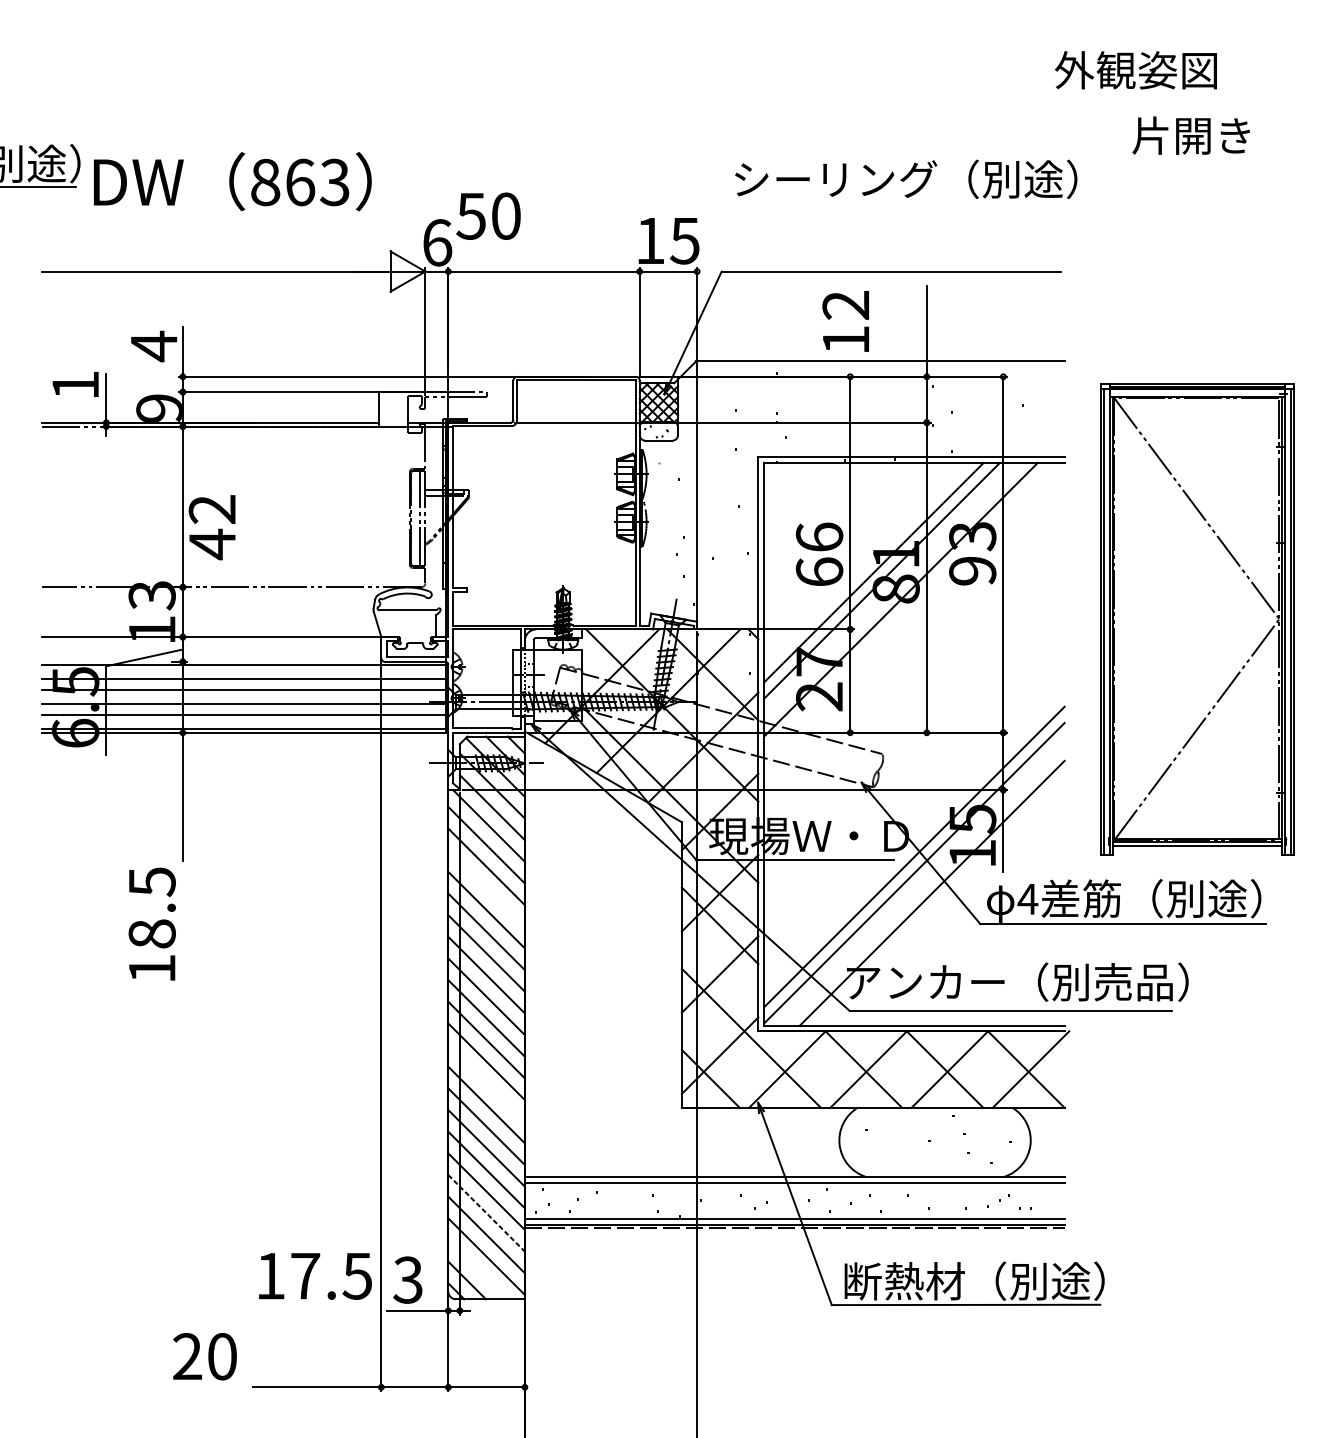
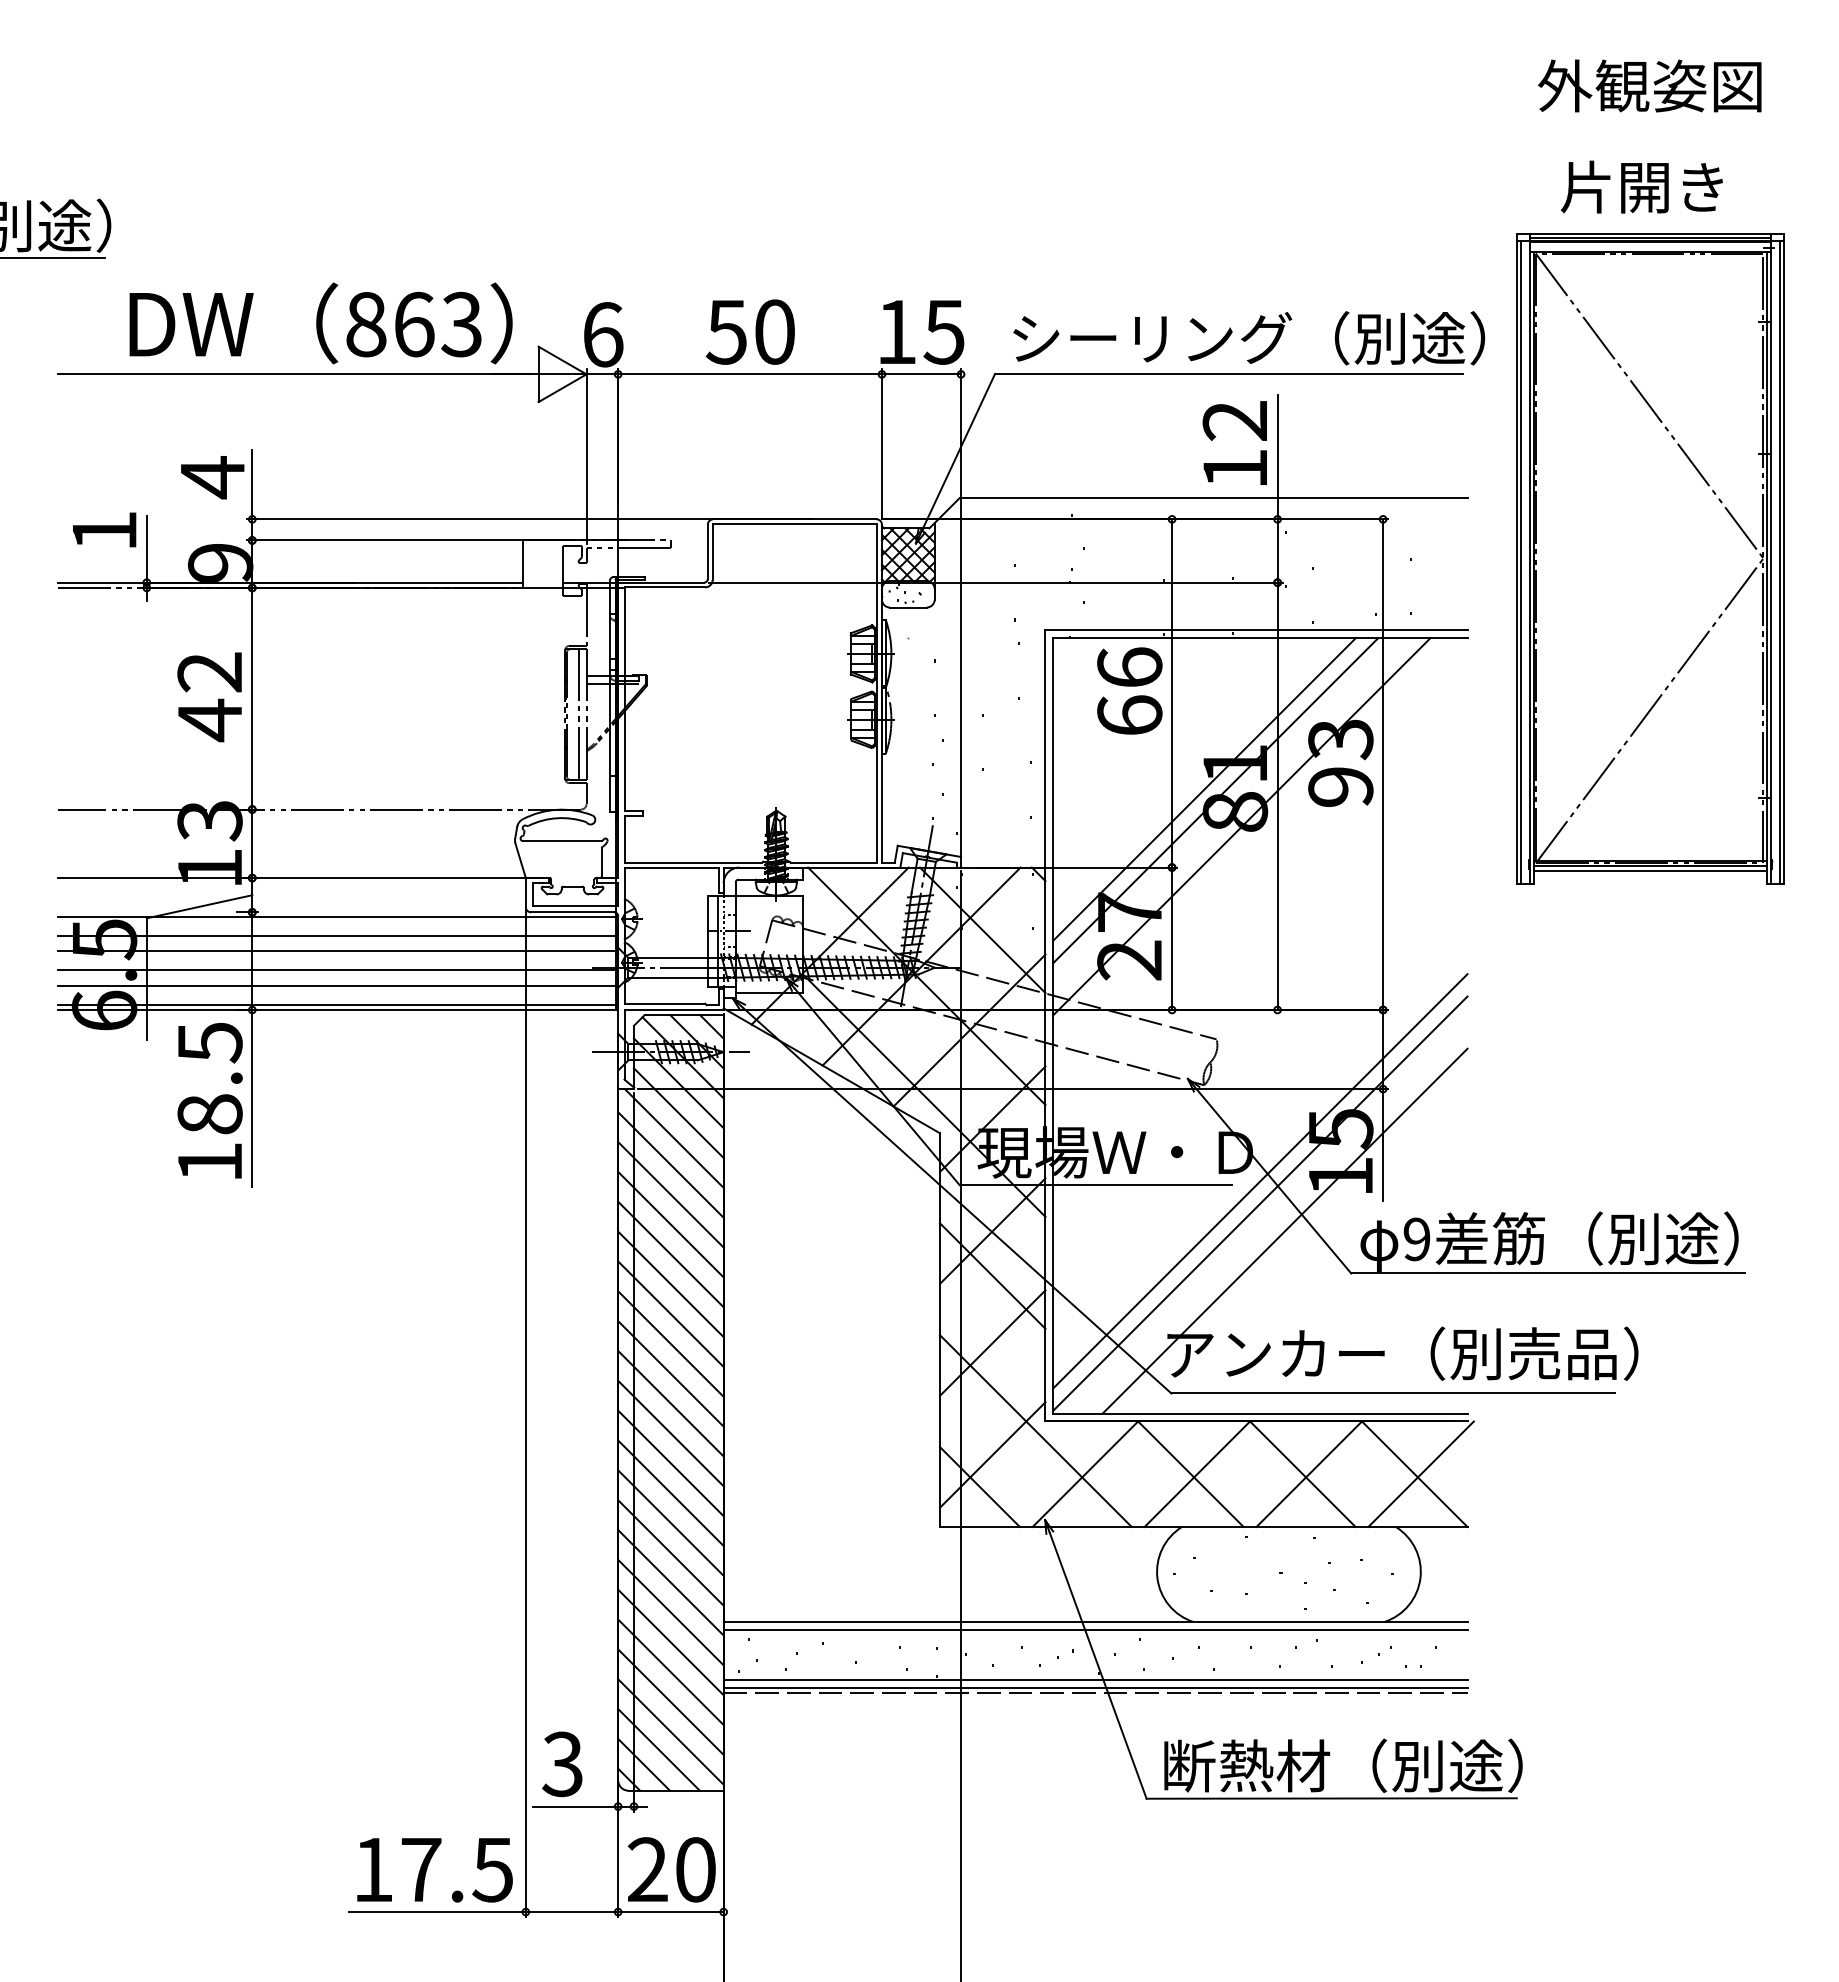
text: (1135, 69) -> (1649, 85), moved
text: (906, 179) -> (1249, 338), moved
text: (232, 181) -> (320, 323), moved
text: (487, 215) -> (749, 331), moved
text: (845, 321) -> (1234, 442), moved
text: (212, 527) -> (209, 697), moved
text: (819, 553) -> (1129, 690), moved
part: (1197, 619) -> (1650, 558), moved
line: (486, 888) -> (670, 1224), added
text: (1027, 899) -> (1416, 1239), 4 -> 9
text: (151, 923) -> (209, 1100), moved
line: (486, 1082) -> (670, 1492), added
line: (486, 1213) -> (670, 1672), dashed -> solid
line: (477, 1269) -> (658, 1749), added
text: (315, 1276) -> (434, 1870), moved
text: (204, 1356) -> (671, 1869), moved

